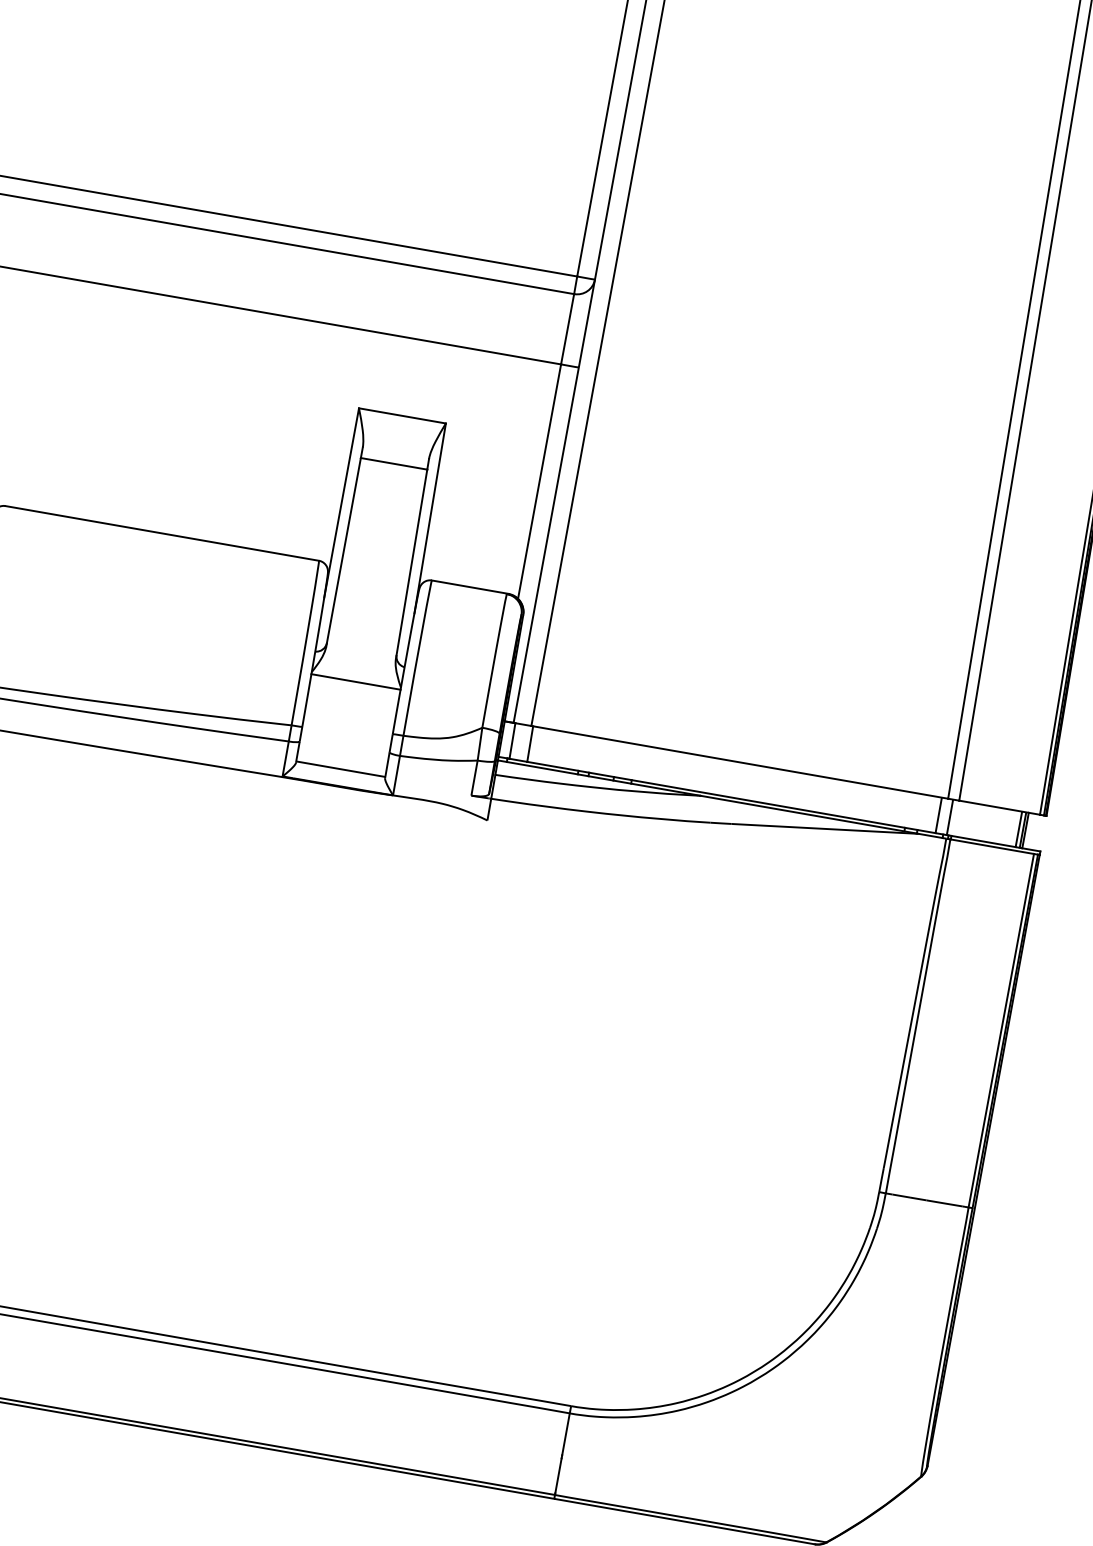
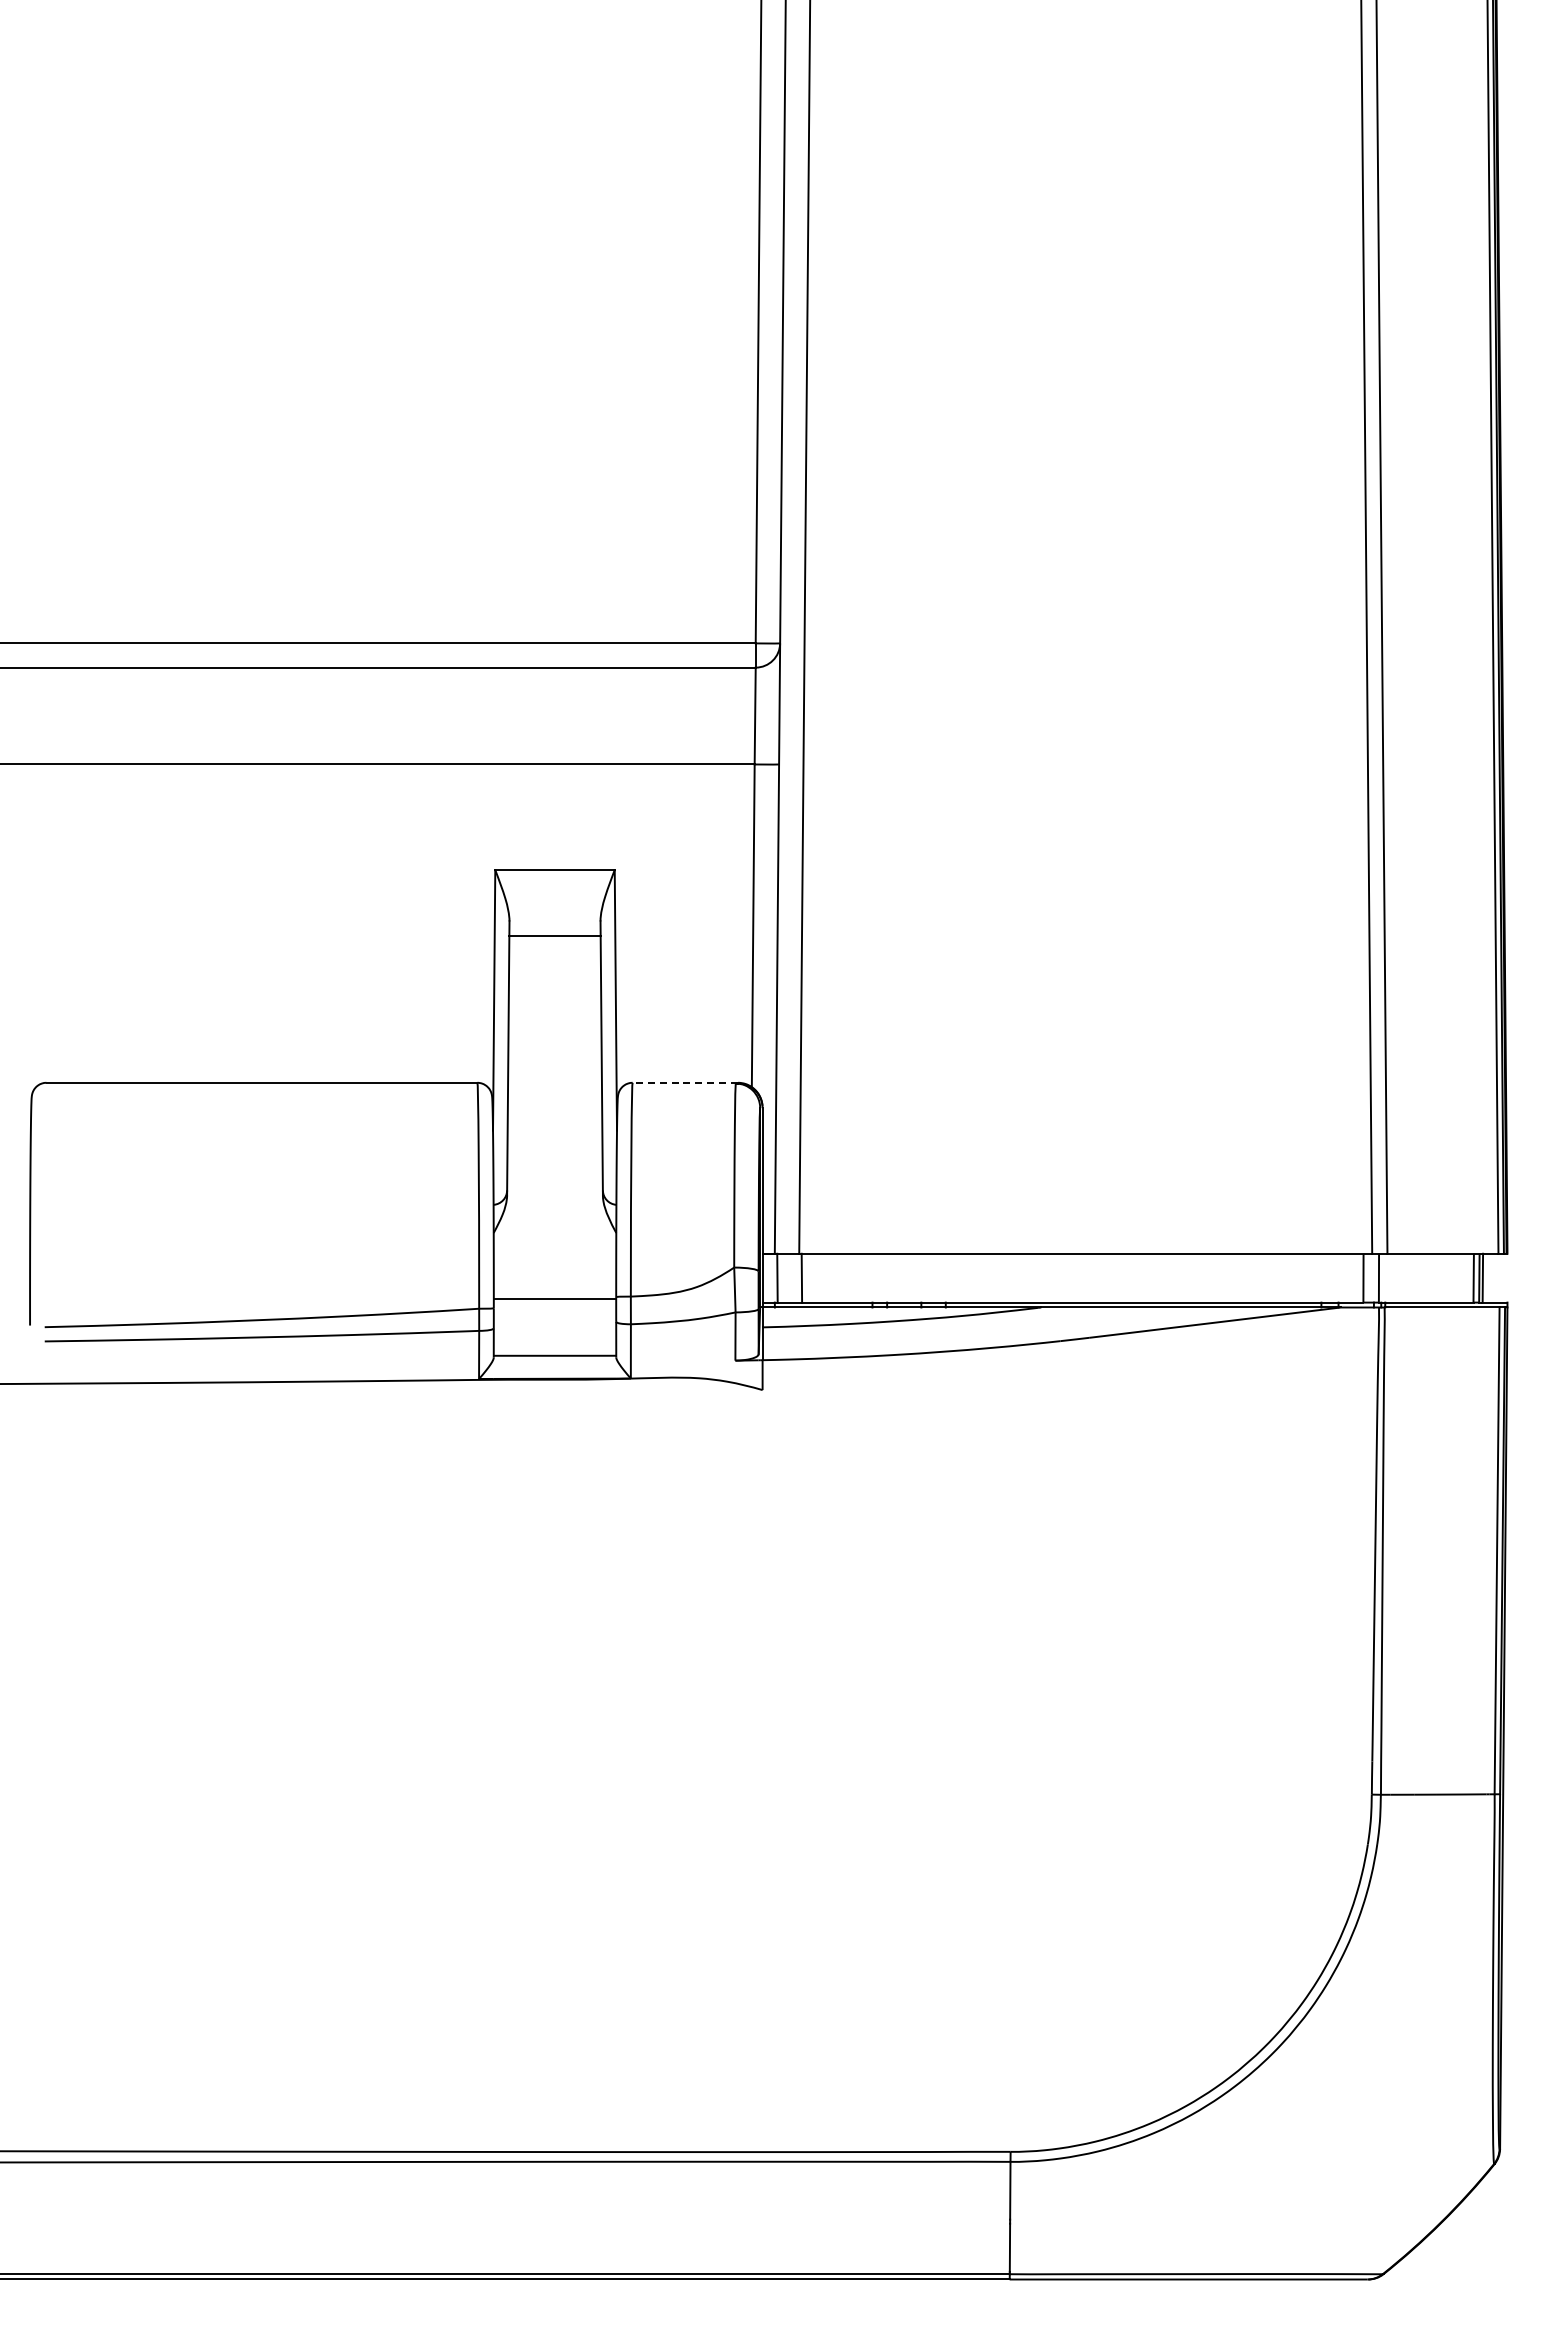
line: (470, 586) -> (685, 1082), solid -> dashed
line: (355, 681) -> (554, 1298), moved

